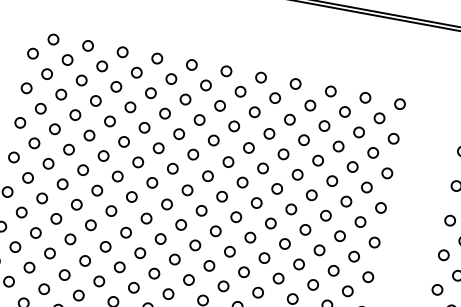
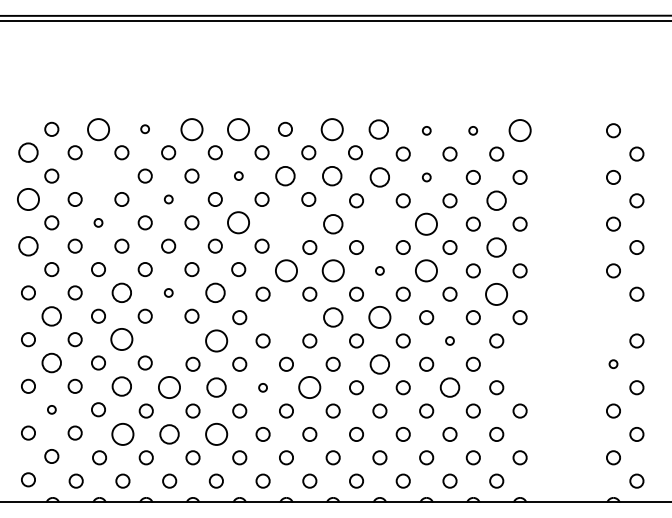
circle: (88, 45) -> (98, 128), size x1.6
circle: (122, 51) -> (144, 128), size x0.6
circle: (33, 53) -> (28, 152), size x1.4
circle: (157, 57) -> (191, 128), size x1.6
circle: (191, 64) -> (238, 128), size x1.6
circle: (260, 76) -> (331, 128), size x1.6
circle: (81, 80) -> (98, 175), removed
circle: (295, 83) -> (378, 128), size x1.4
circle: (26, 88) -> (28, 199), size x1.6
circle: (330, 91) -> (426, 130), size x0.6
circle: (364, 97) -> (472, 130), size x0.6
circle: (185, 99) -> (238, 175), size x0.6
circle: (399, 103) -> (519, 130), size x1.6
circle: (220, 105) -> (285, 175), size x1.4
circle: (130, 107) -> (168, 199), size x0.6
circle: (254, 111) -> (331, 175), size x1.4
circle: (75, 114) -> (98, 222), size x0.6
circle: (289, 119) -> (379, 177), size x1.4
circle: (20, 122) -> (28, 245), size x1.4
circle: (324, 126) -> (426, 177), size x0.6
circle: (179, 133) -> (238, 222), size x1.6
circle: (213, 140) -> (285, 222), removed
circle: (248, 147) -> (332, 223), size x1.4
circle: (373, 152) -> (496, 200), size x1.4
circle: (283, 153) -> (379, 223), removed
circle: (318, 160) -> (426, 223), size x1.6
circle: (82, 169) -> (121, 292), size x1.4
circle: (208, 175) -> (286, 270), size x1.6
circle: (117, 176) -> (168, 292), size x0.6
circle: (27, 177) -> (51, 315), size x1.4
circle: (151, 182) -> (214, 292), size x1.4
circle: (242, 182) -> (332, 270), size x1.6
circle: (366, 187) -> (496, 247), size x1.4
circle: (276, 188) -> (379, 270), size x0.6
circle: (311, 194) -> (426, 270), size x1.6
circle: (76, 204) -> (121, 339), size x1.6
circle: (111, 210) -> (168, 339), removed
circle: (201, 210) -> (286, 317), removed
circle: (21, 212) -> (51, 362), size x1.4
circle: (235, 216) -> (332, 317), size x1.4
circle: (145, 218) -> (215, 340), size x1.6
circle: (360, 221) -> (496, 293), size x1.6
circle: (270, 223) -> (379, 317), size x1.6
circle: (70, 238) -> (121, 385), size x1.4
circle: (15, 246) -> (51, 409), size x0.6
circle: (105, 246) -> (169, 387), size x1.6
circle: (319, 249) -> (449, 340), size x0.6
circle: (139, 252) -> (215, 387), size x1.4
circle: (443, 255) -> (613, 317), removed
circle: (264, 257) -> (379, 363), size x1.4
circle: (174, 259) -> (262, 387), size x0.6
circle: (209, 265) -> (309, 387), size x1.6
circle: (64, 275) -> (122, 434), size x1.6
circle: (367, 276) -> (519, 363), removed
circle: (99, 281) -> (169, 434), size x1.4
circle: (312, 284) -> (449, 387), size x1.4
circle: (133, 287) -> (215, 434), size x1.6
circle: (437, 289) -> (613, 363), size x0.6

